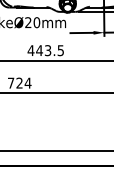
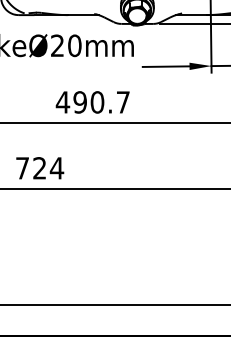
text: (49, 50) -> (100, 102), 443.5 -> 490.7

